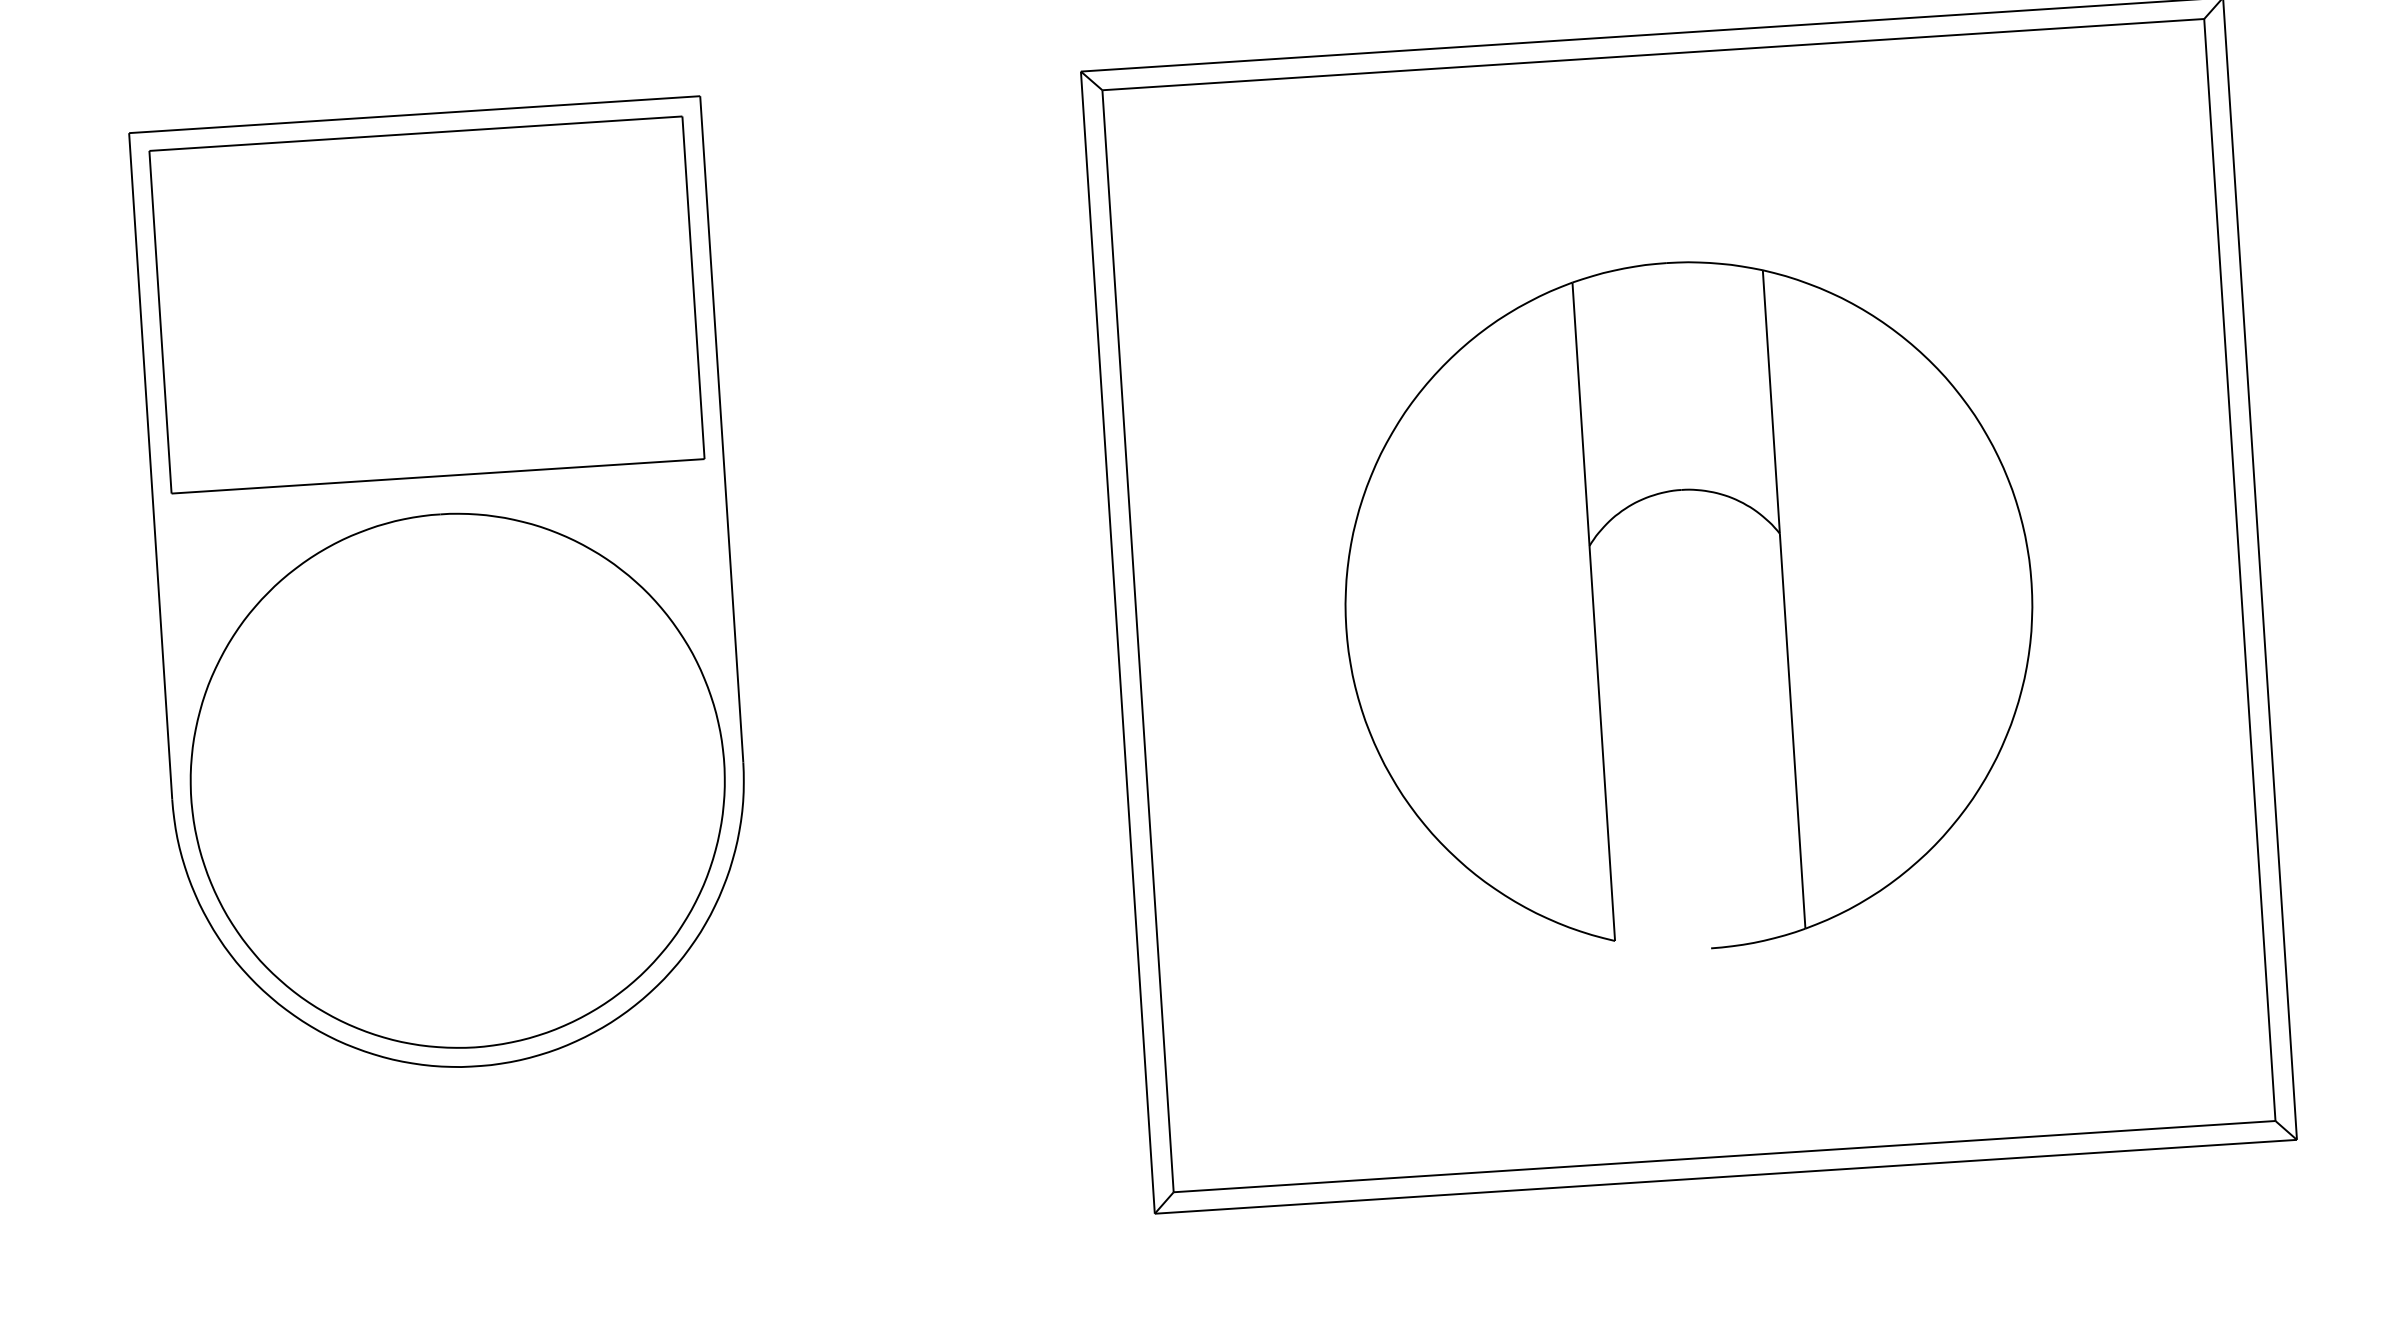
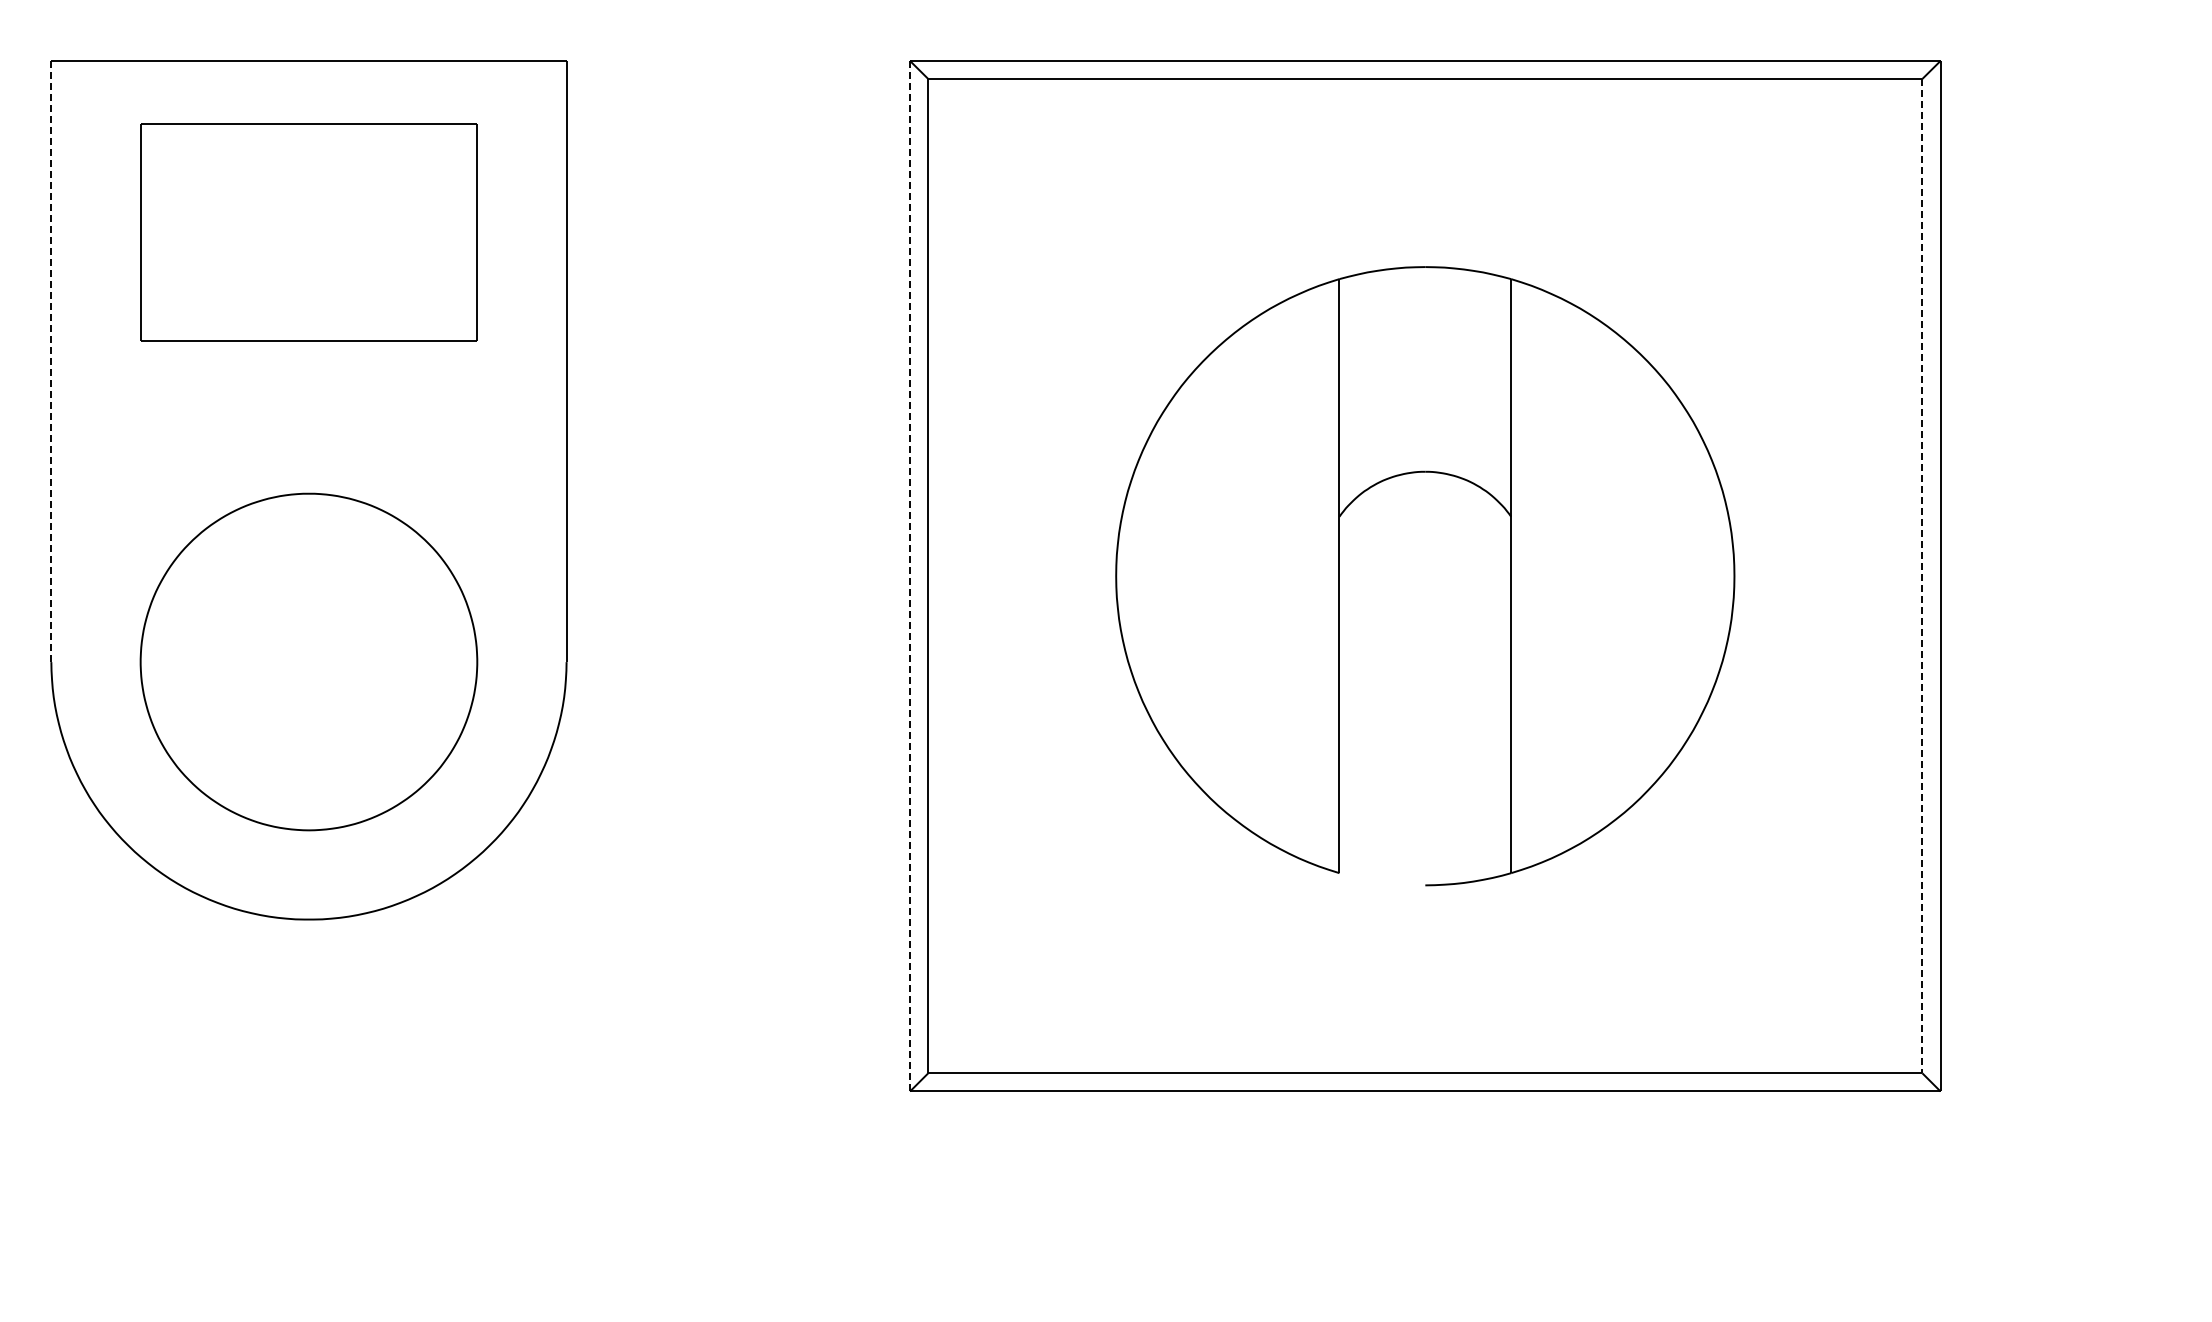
part: (426, 304) -> (308, 232), size x0.7
line: (150, 466) -> (51, 361), solid -> dashed
line: (2240, 570) -> (1922, 576), solid -> dashed
line: (1118, 642) -> (910, 576), solid -> dashed
part: (457, 780) -> (308, 661), size x0.7

